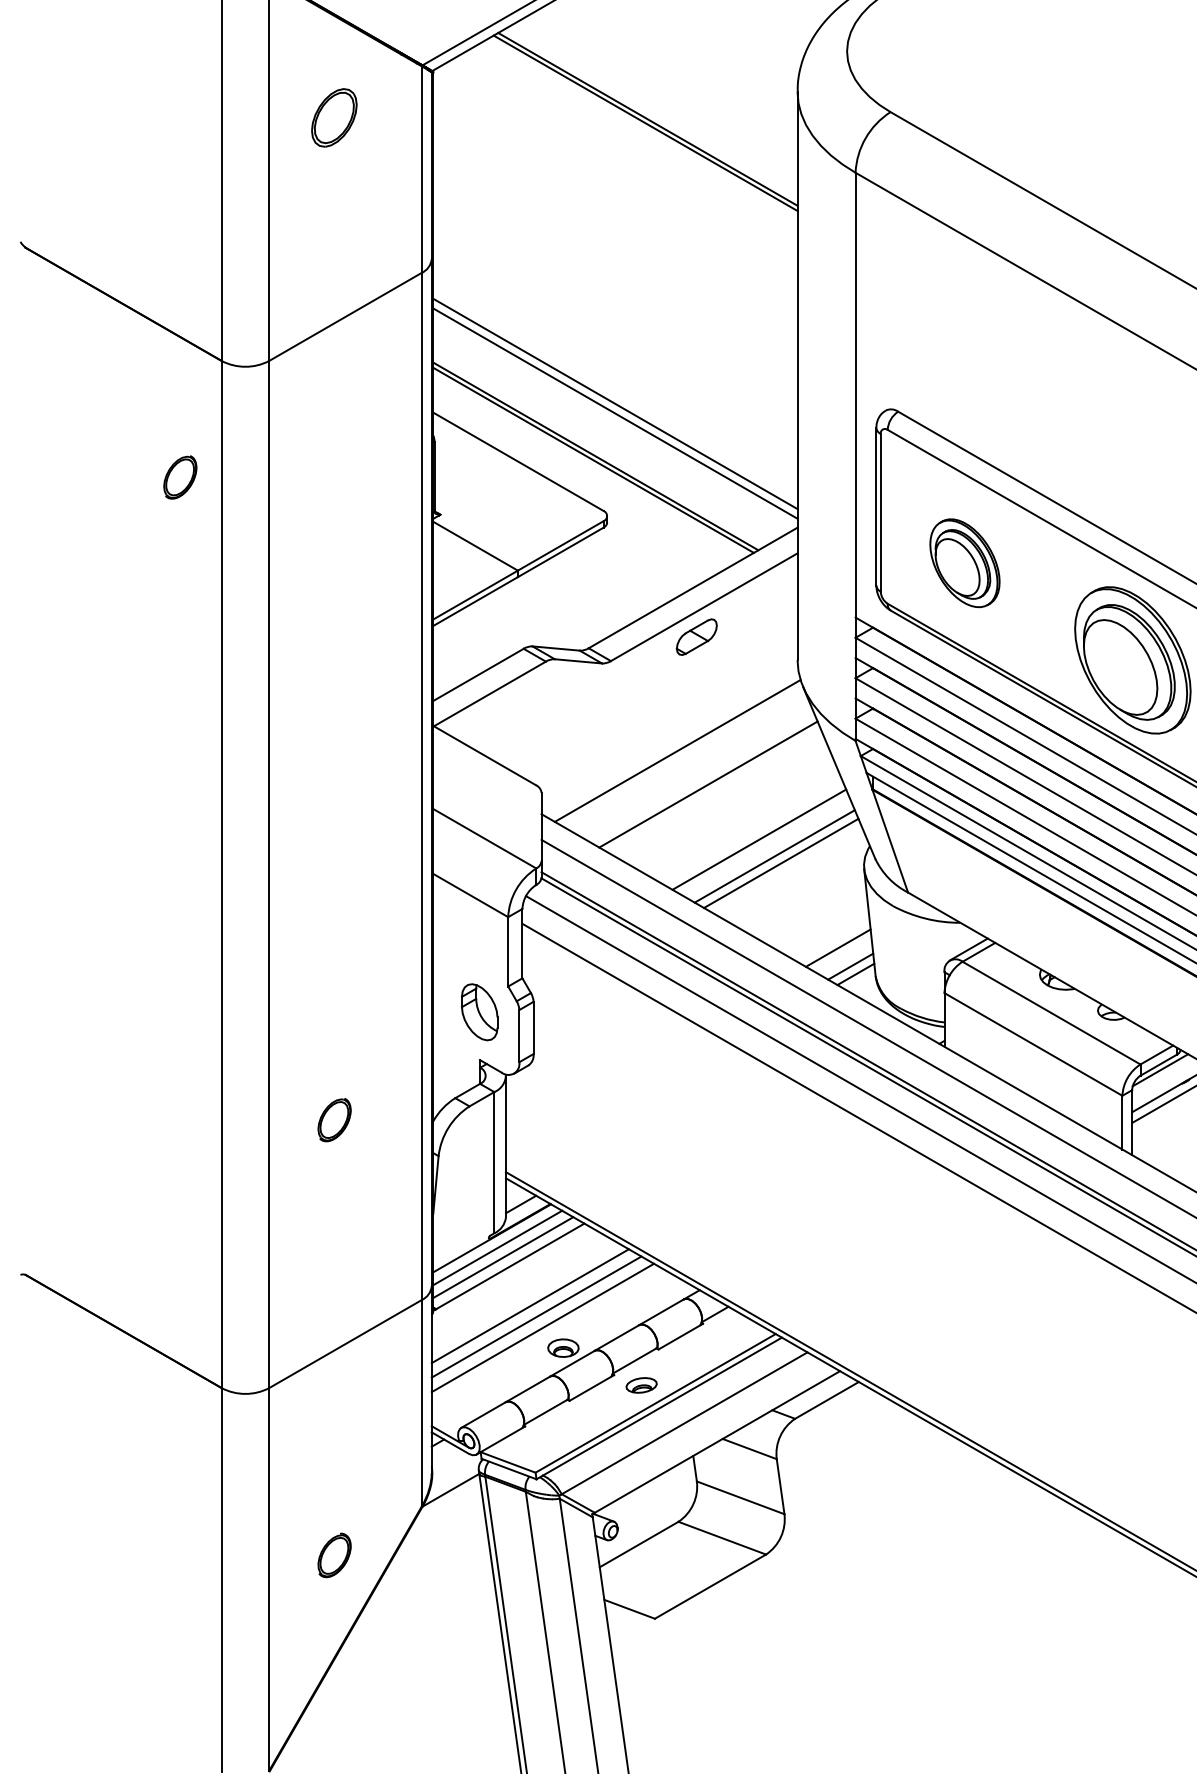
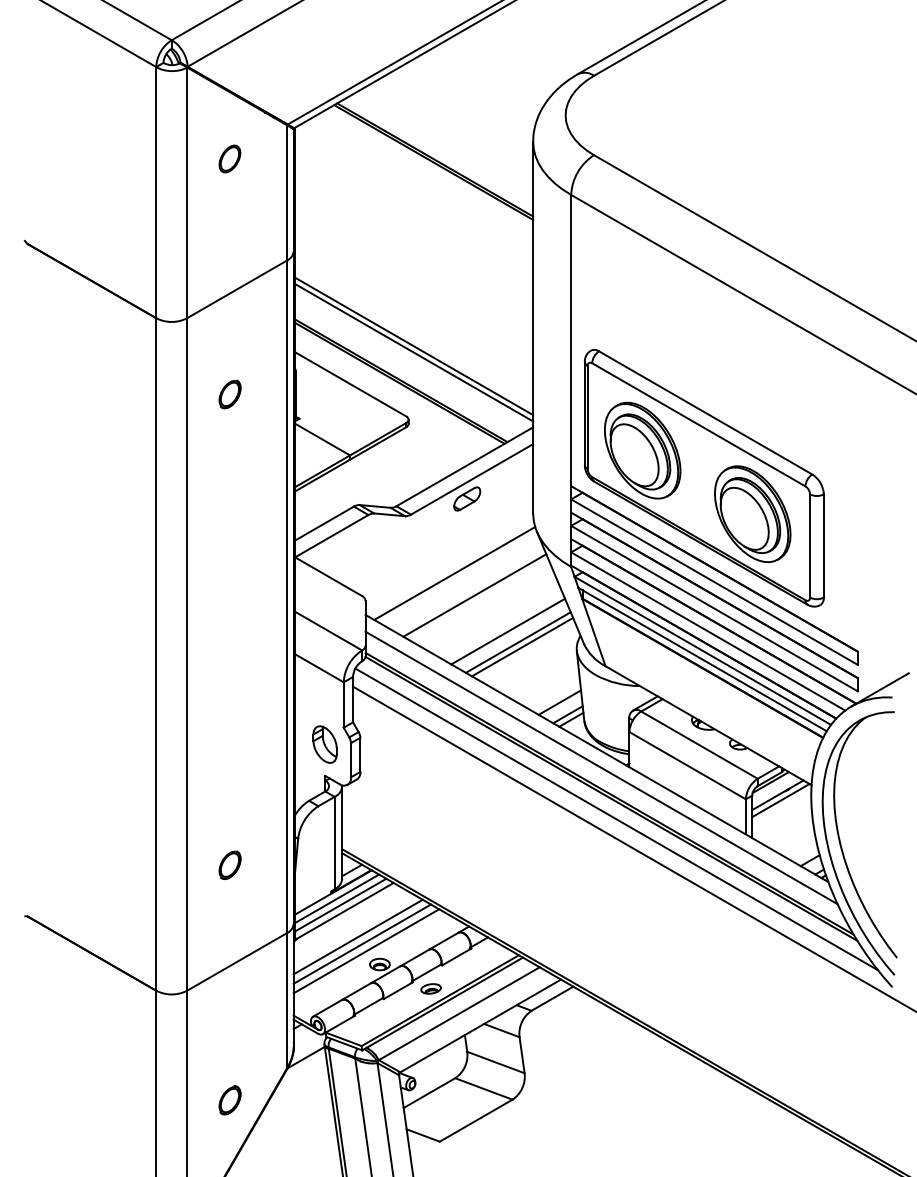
part: (333, 117) -> (229, 158), size x0.71
part: (179, 477) -> (229, 394), moved
part: (964, 563) -> (642, 450), size x1.67
part: (333, 1119) -> (229, 864), moved

